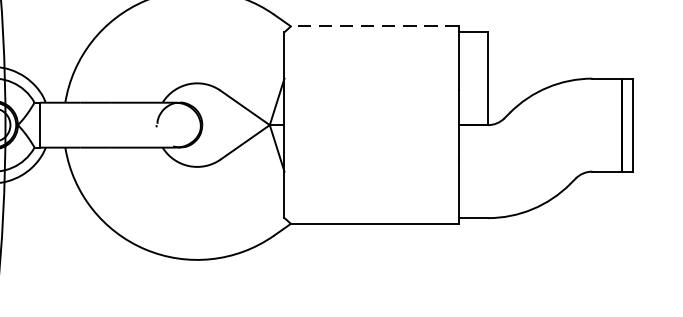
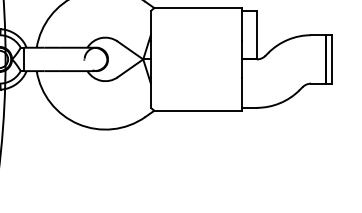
line: (373, 25) -> (197, 7), dashed -> solid

